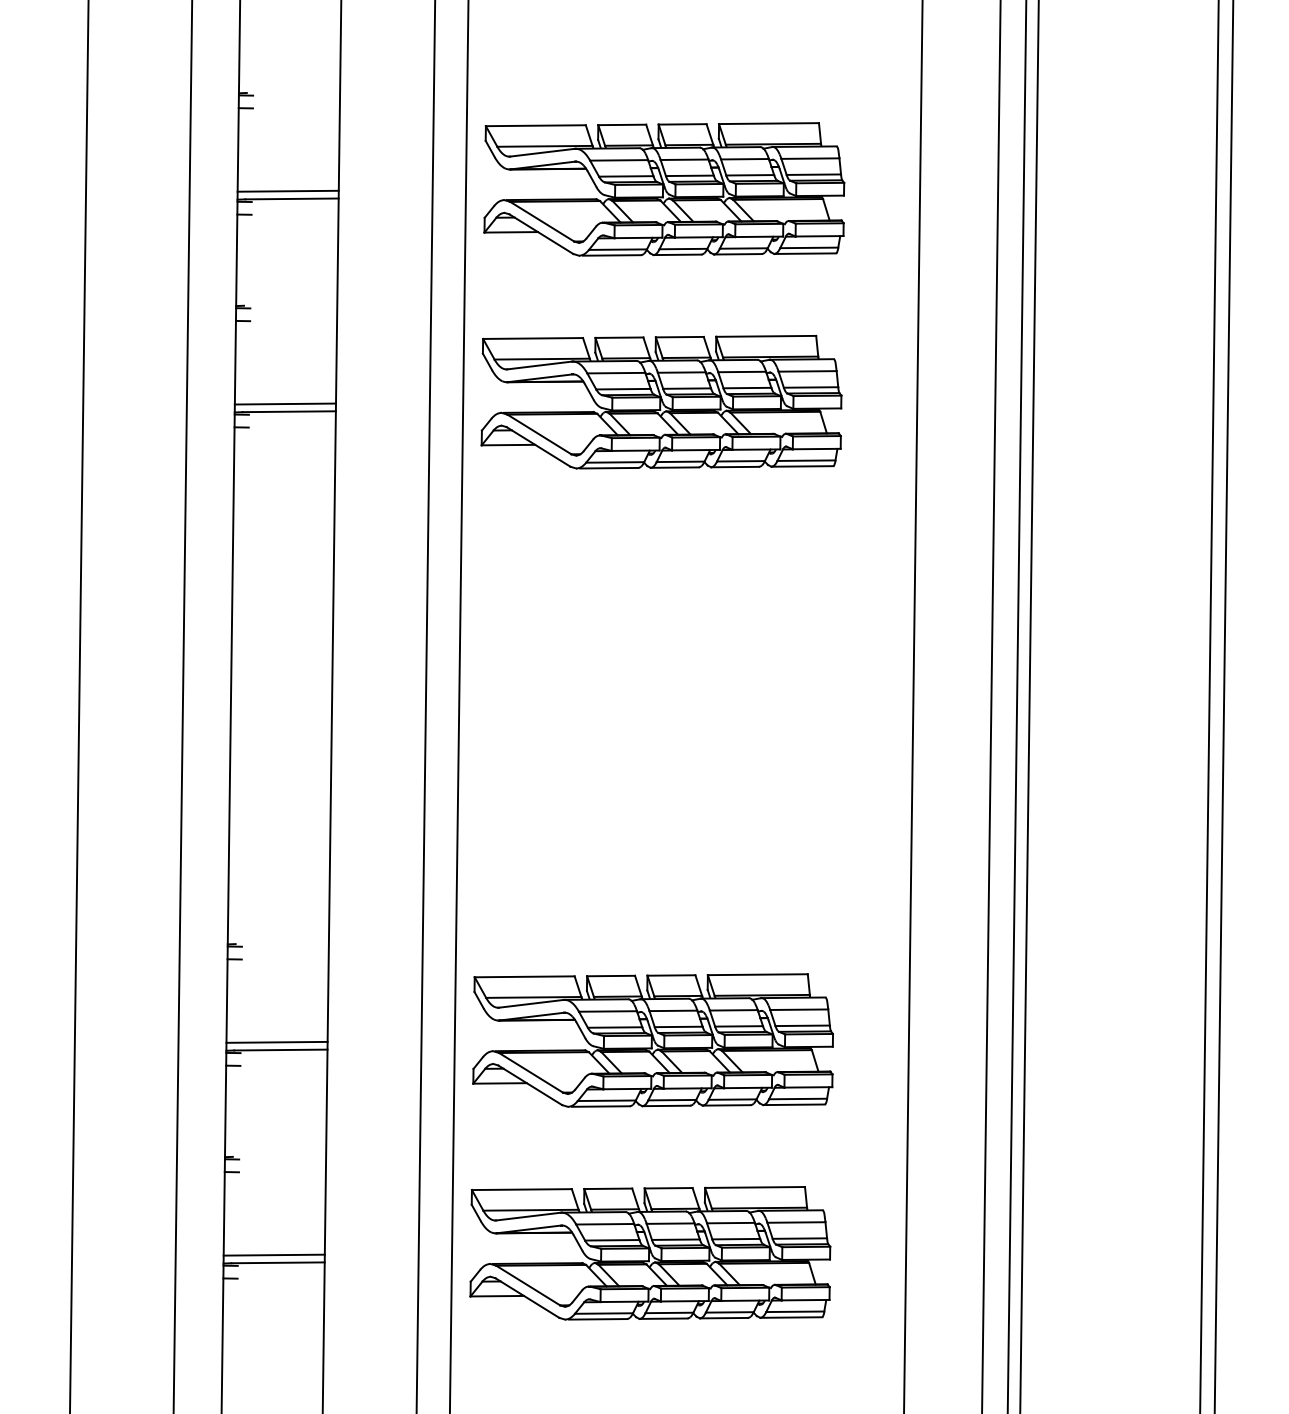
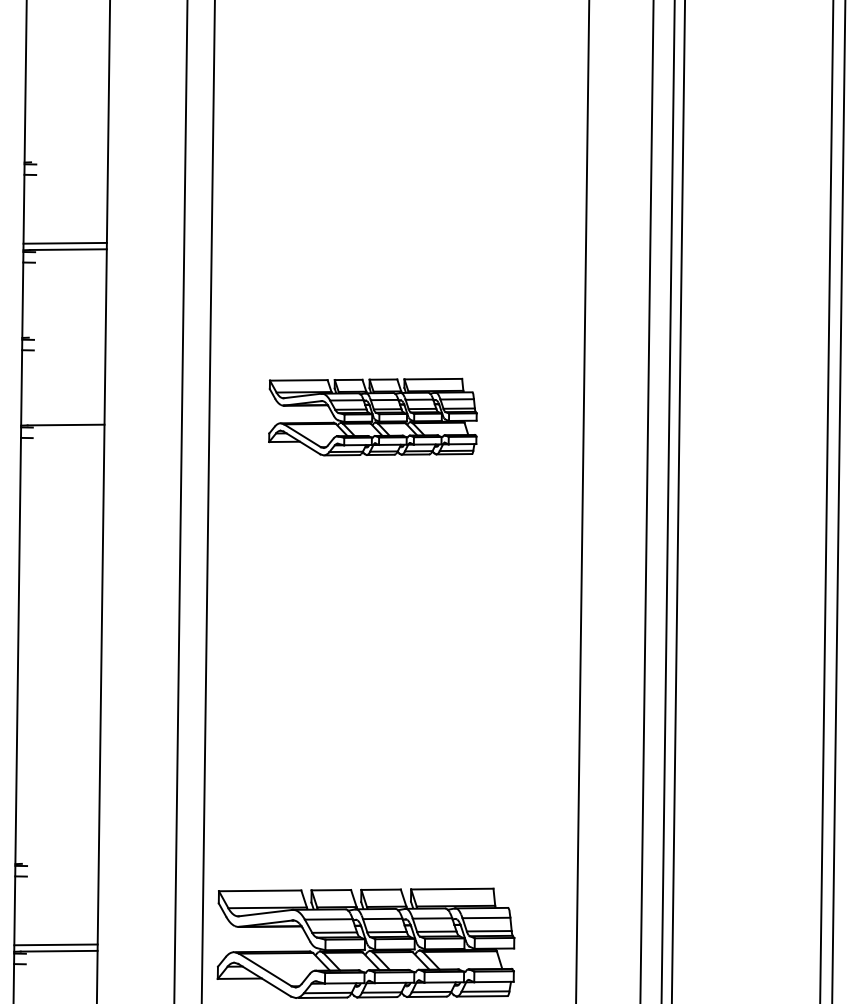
part: (664, 189) -> (375, 241), removed
part: (661, 401) -> (372, 416), size x0.7
line: (285, 403) -> (62, 418), removed

